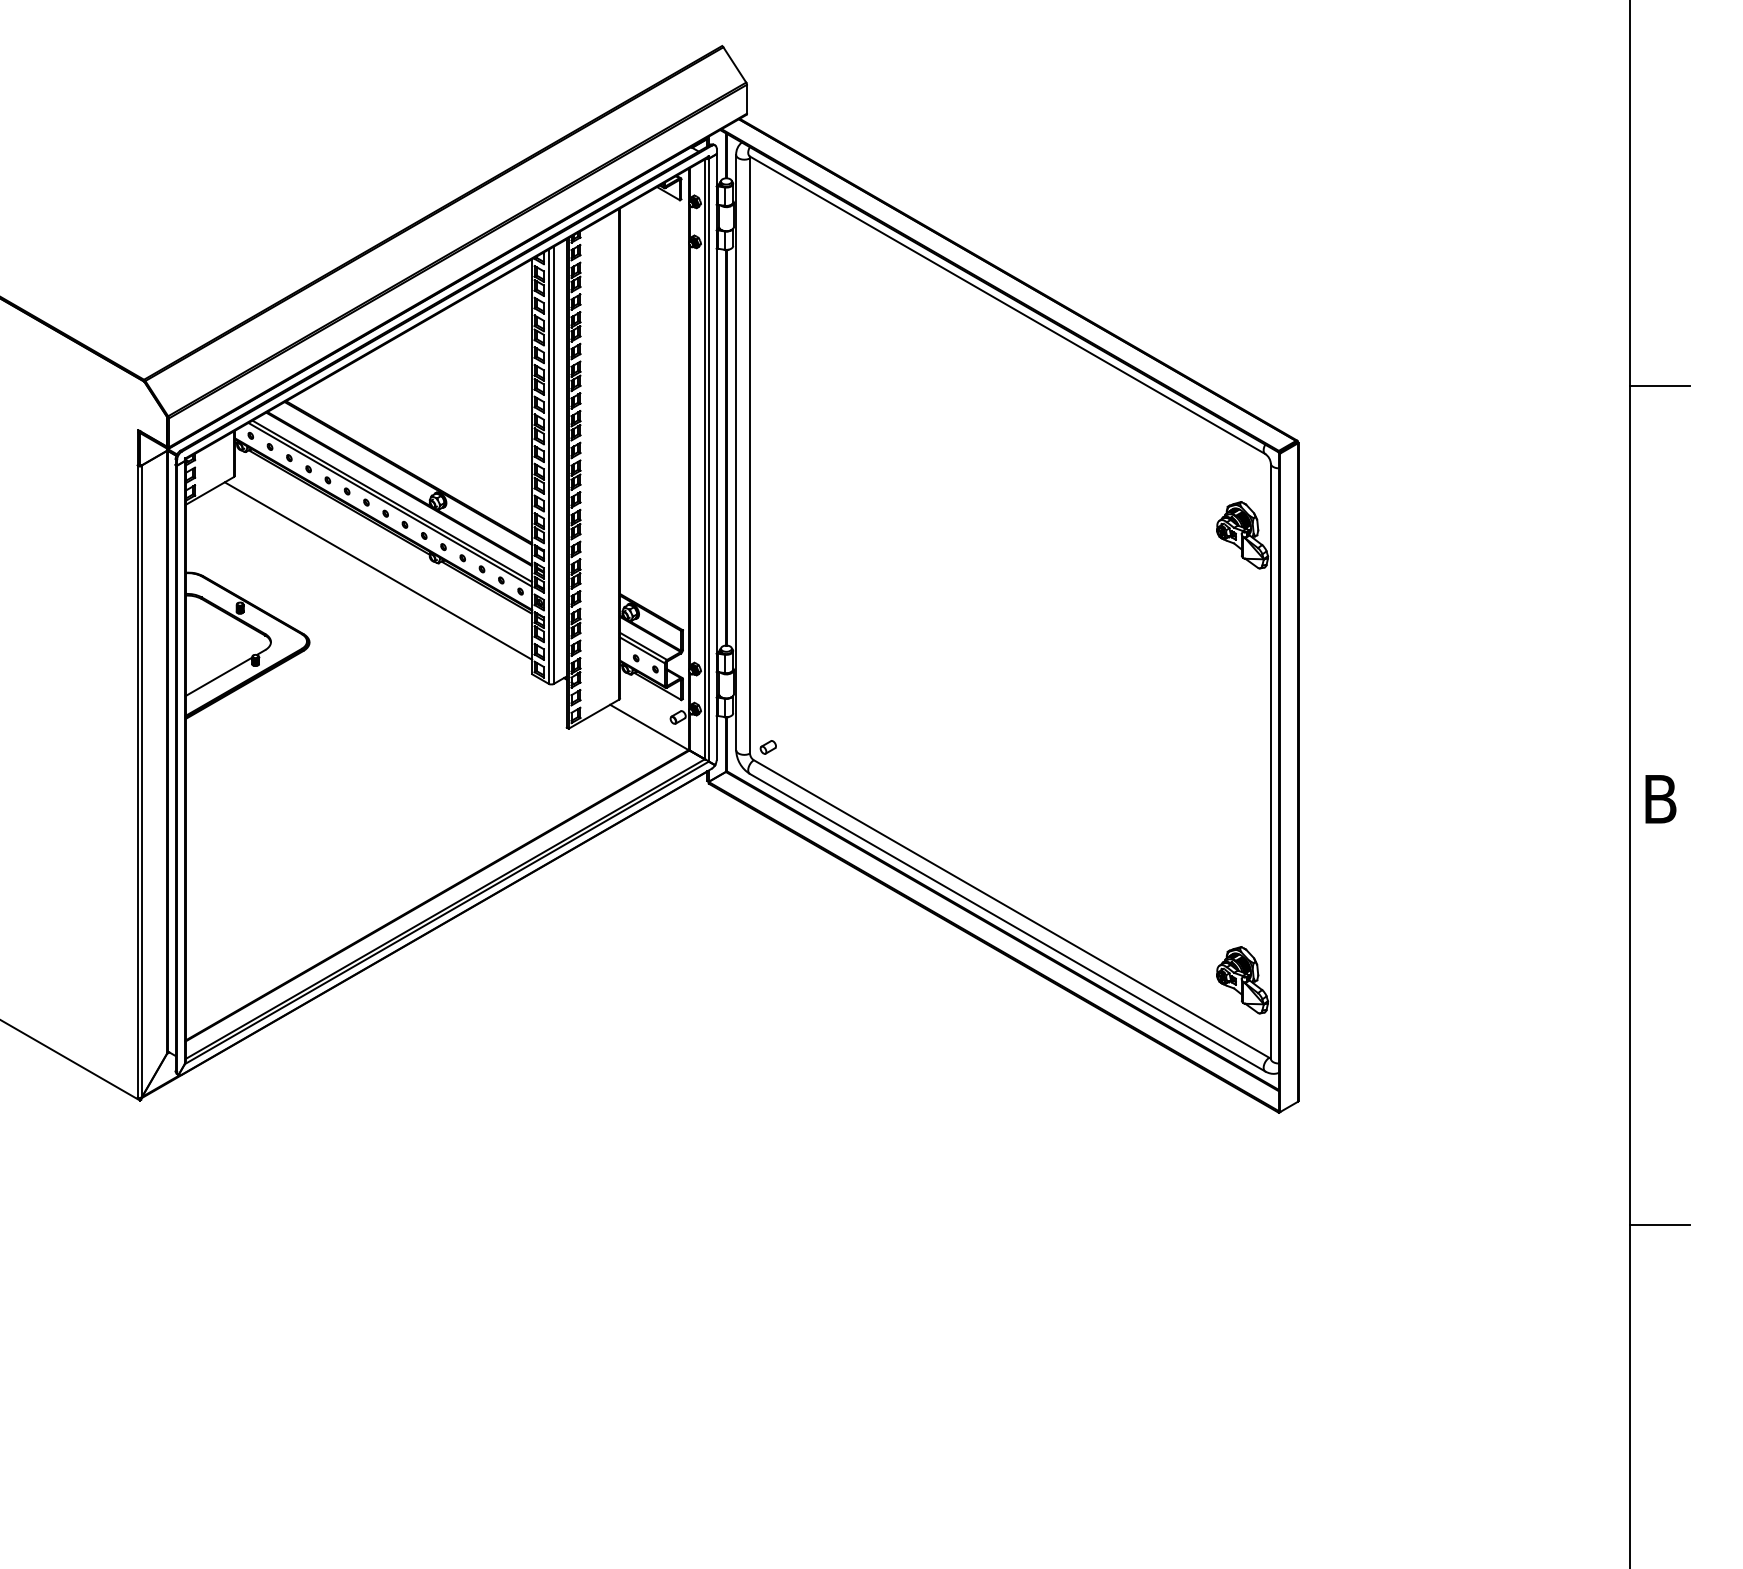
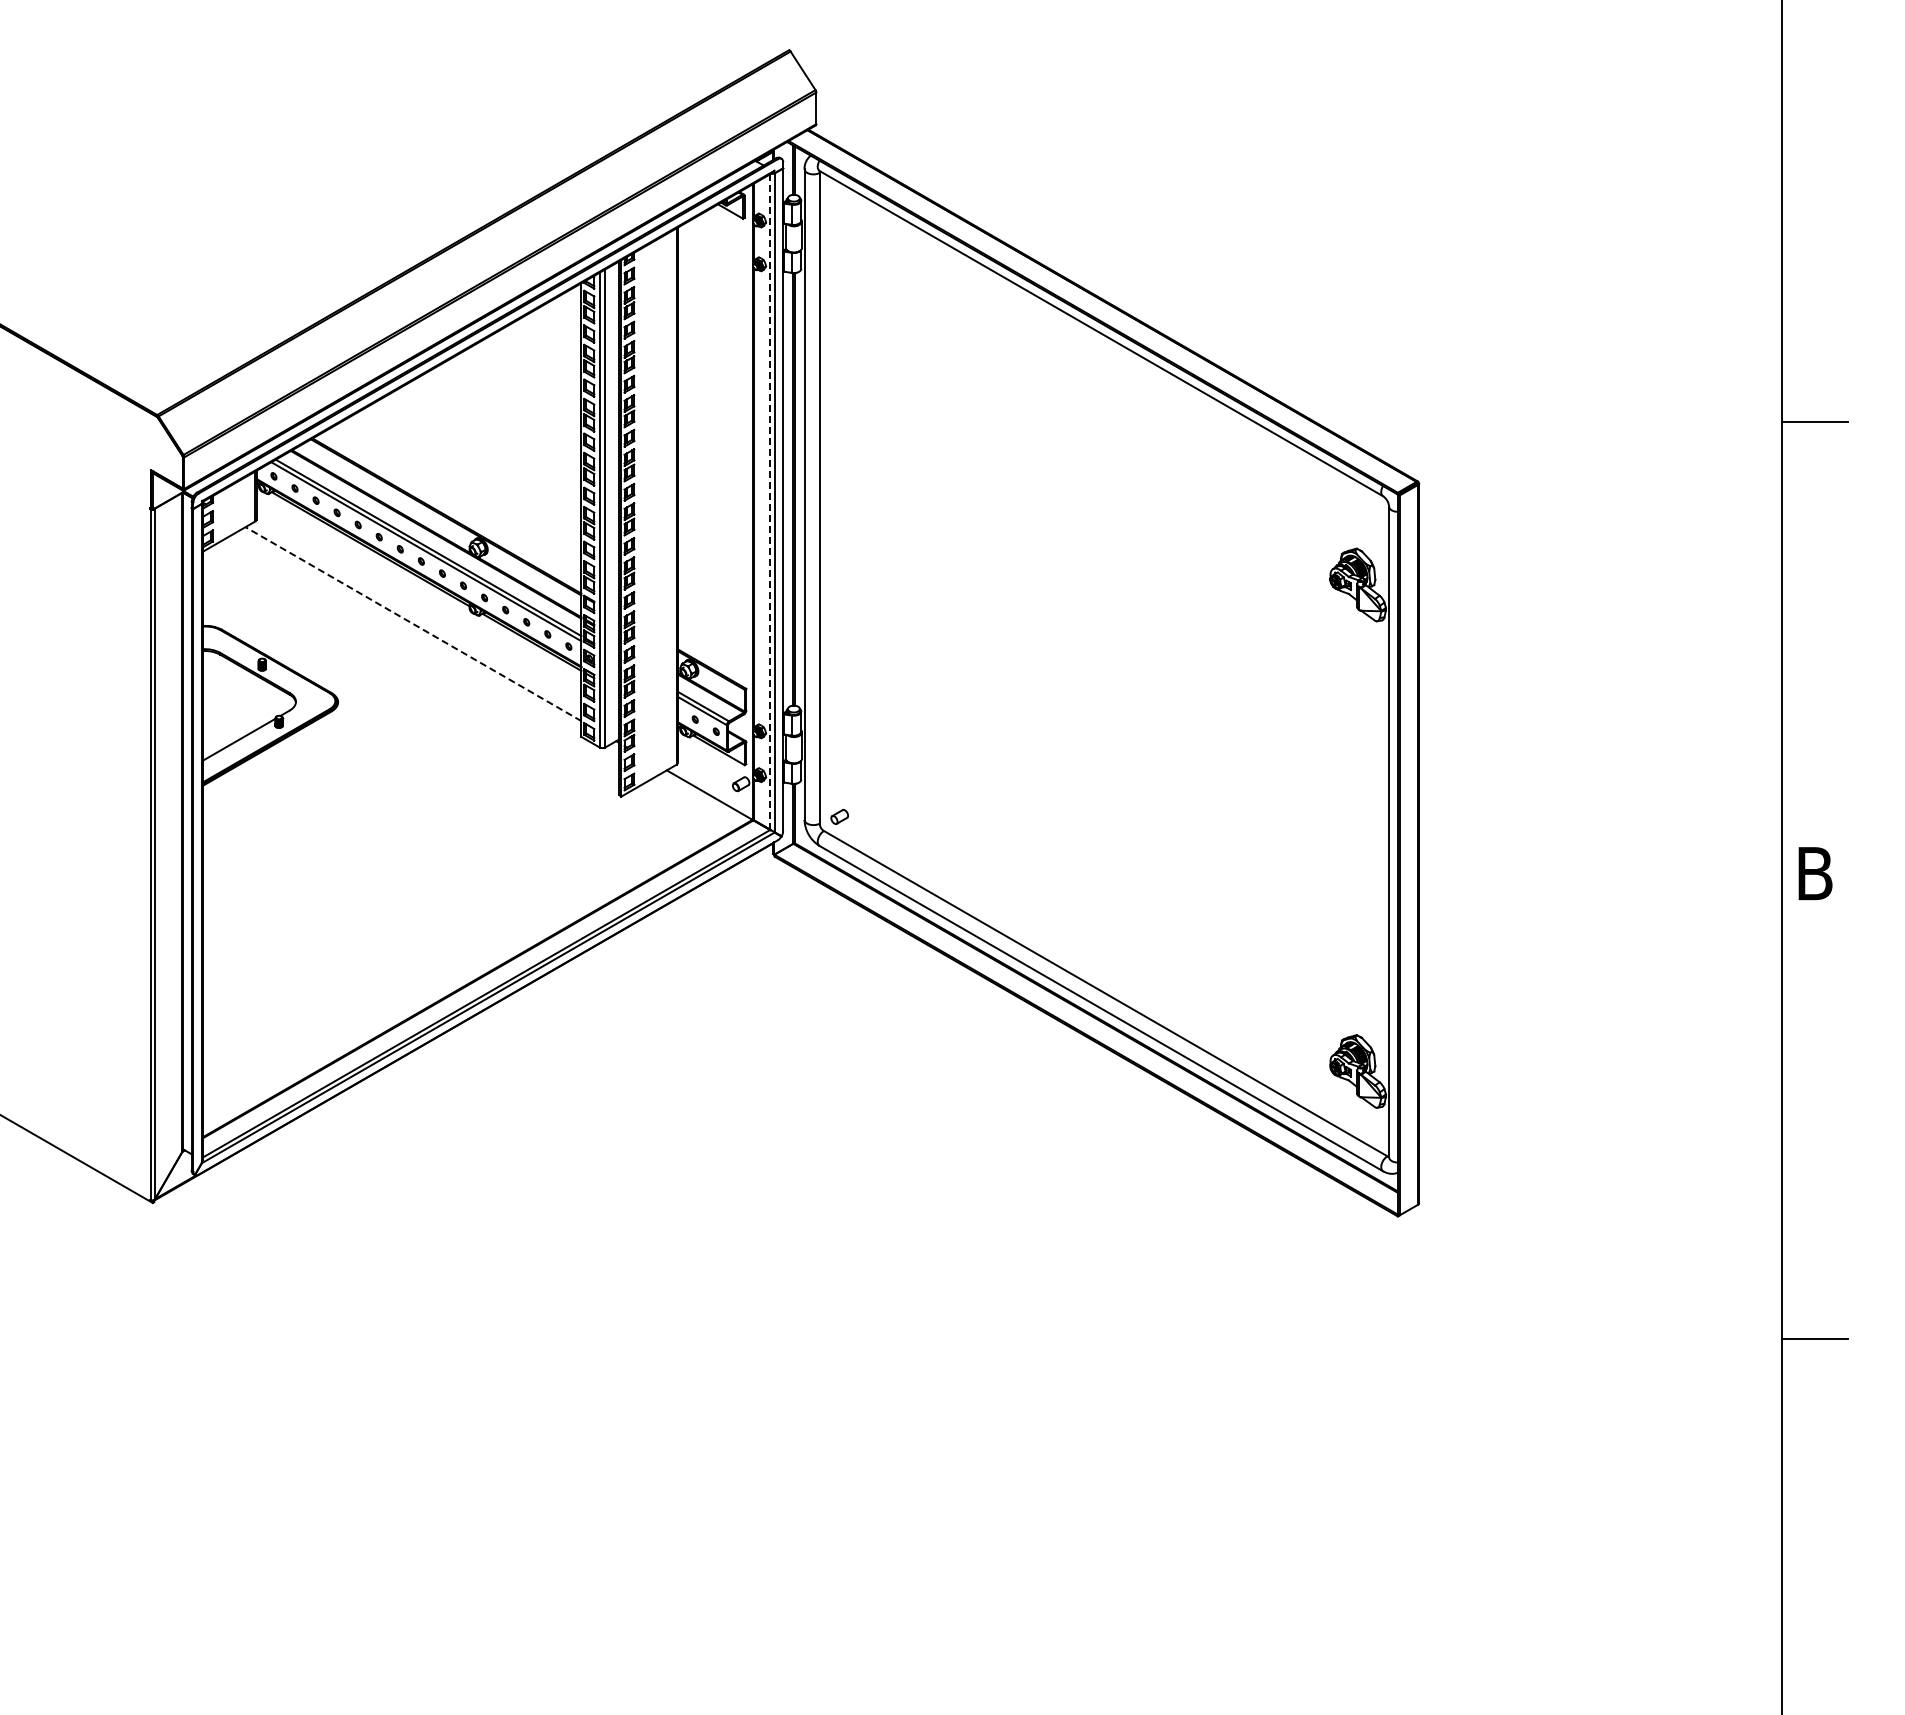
line: (705, 459) -> (770, 502), solid -> dashed
line: (378, 571) -> (413, 624), solid -> dashed

